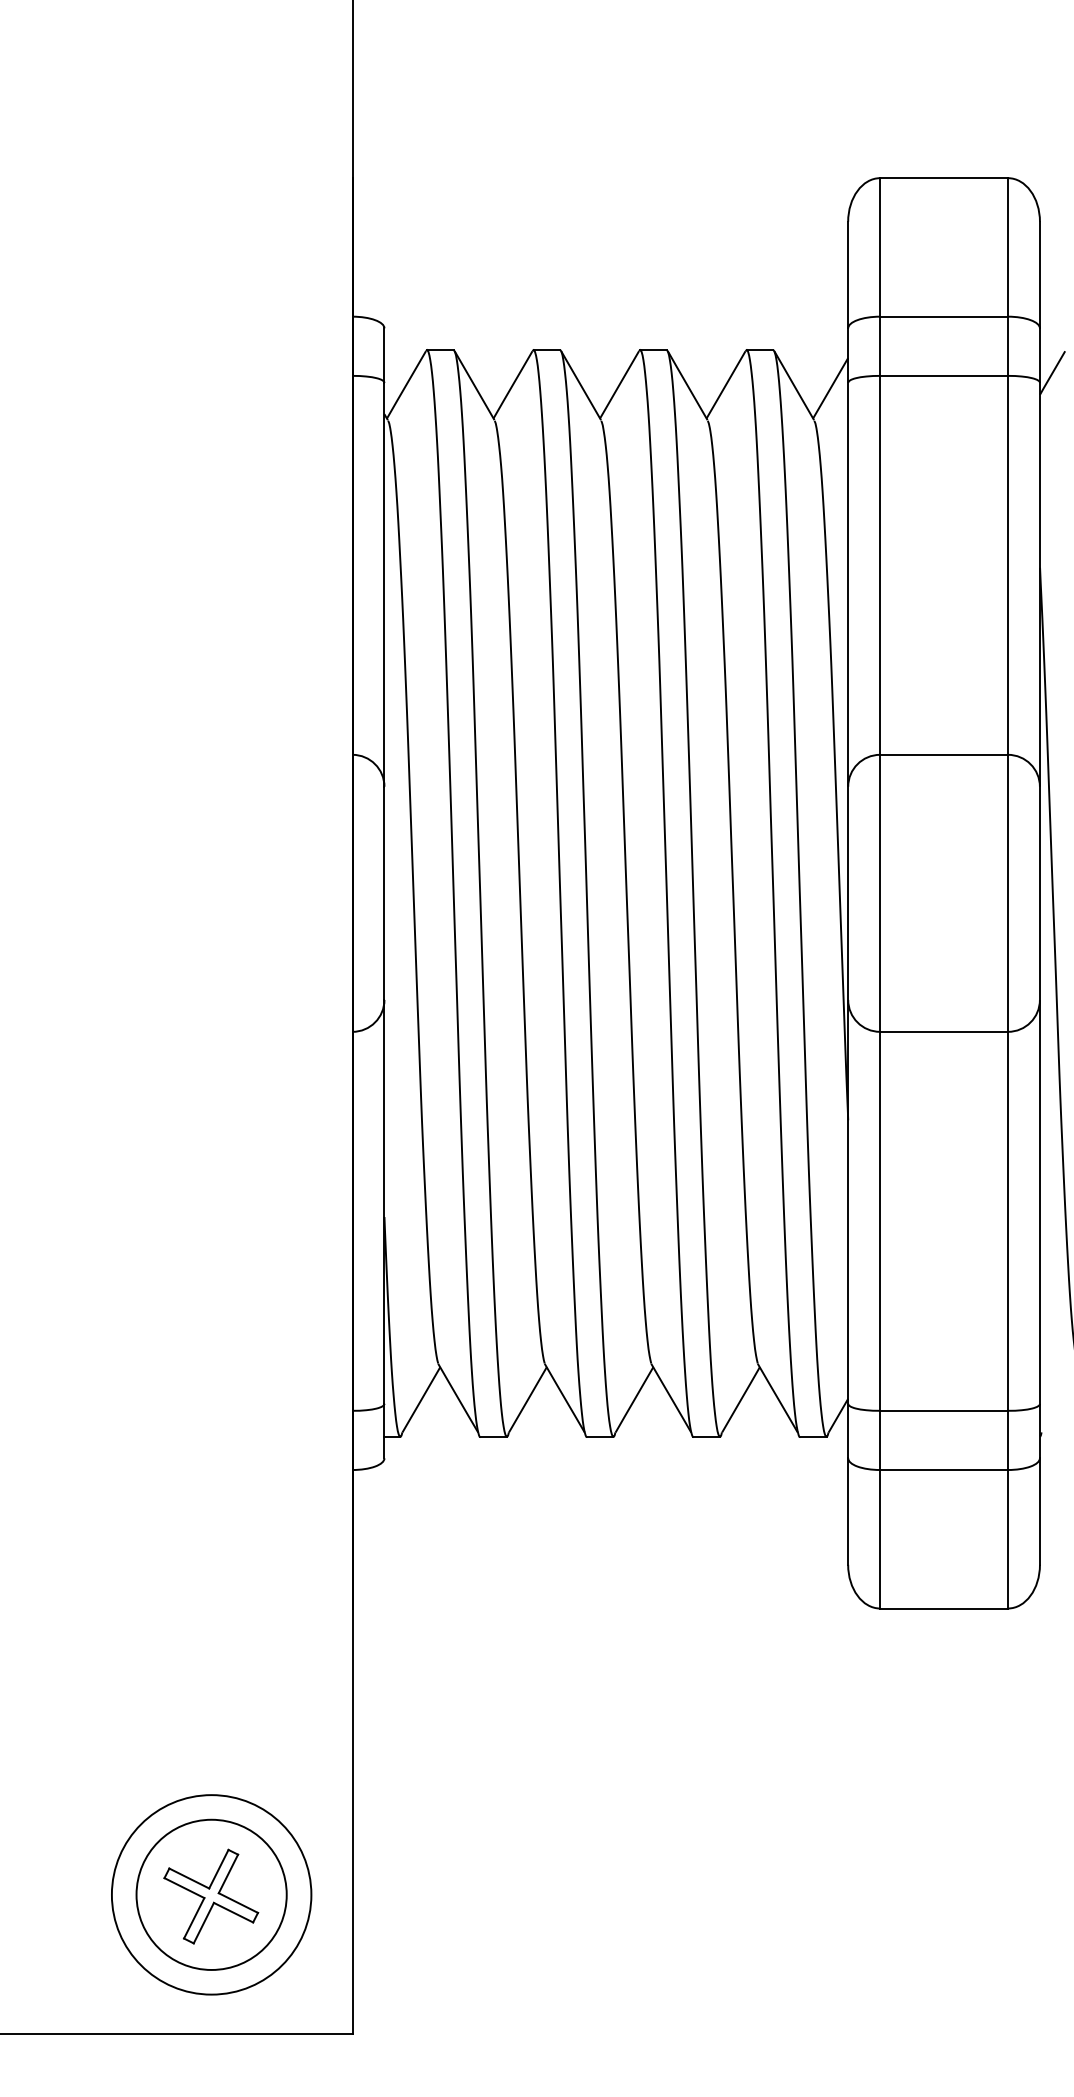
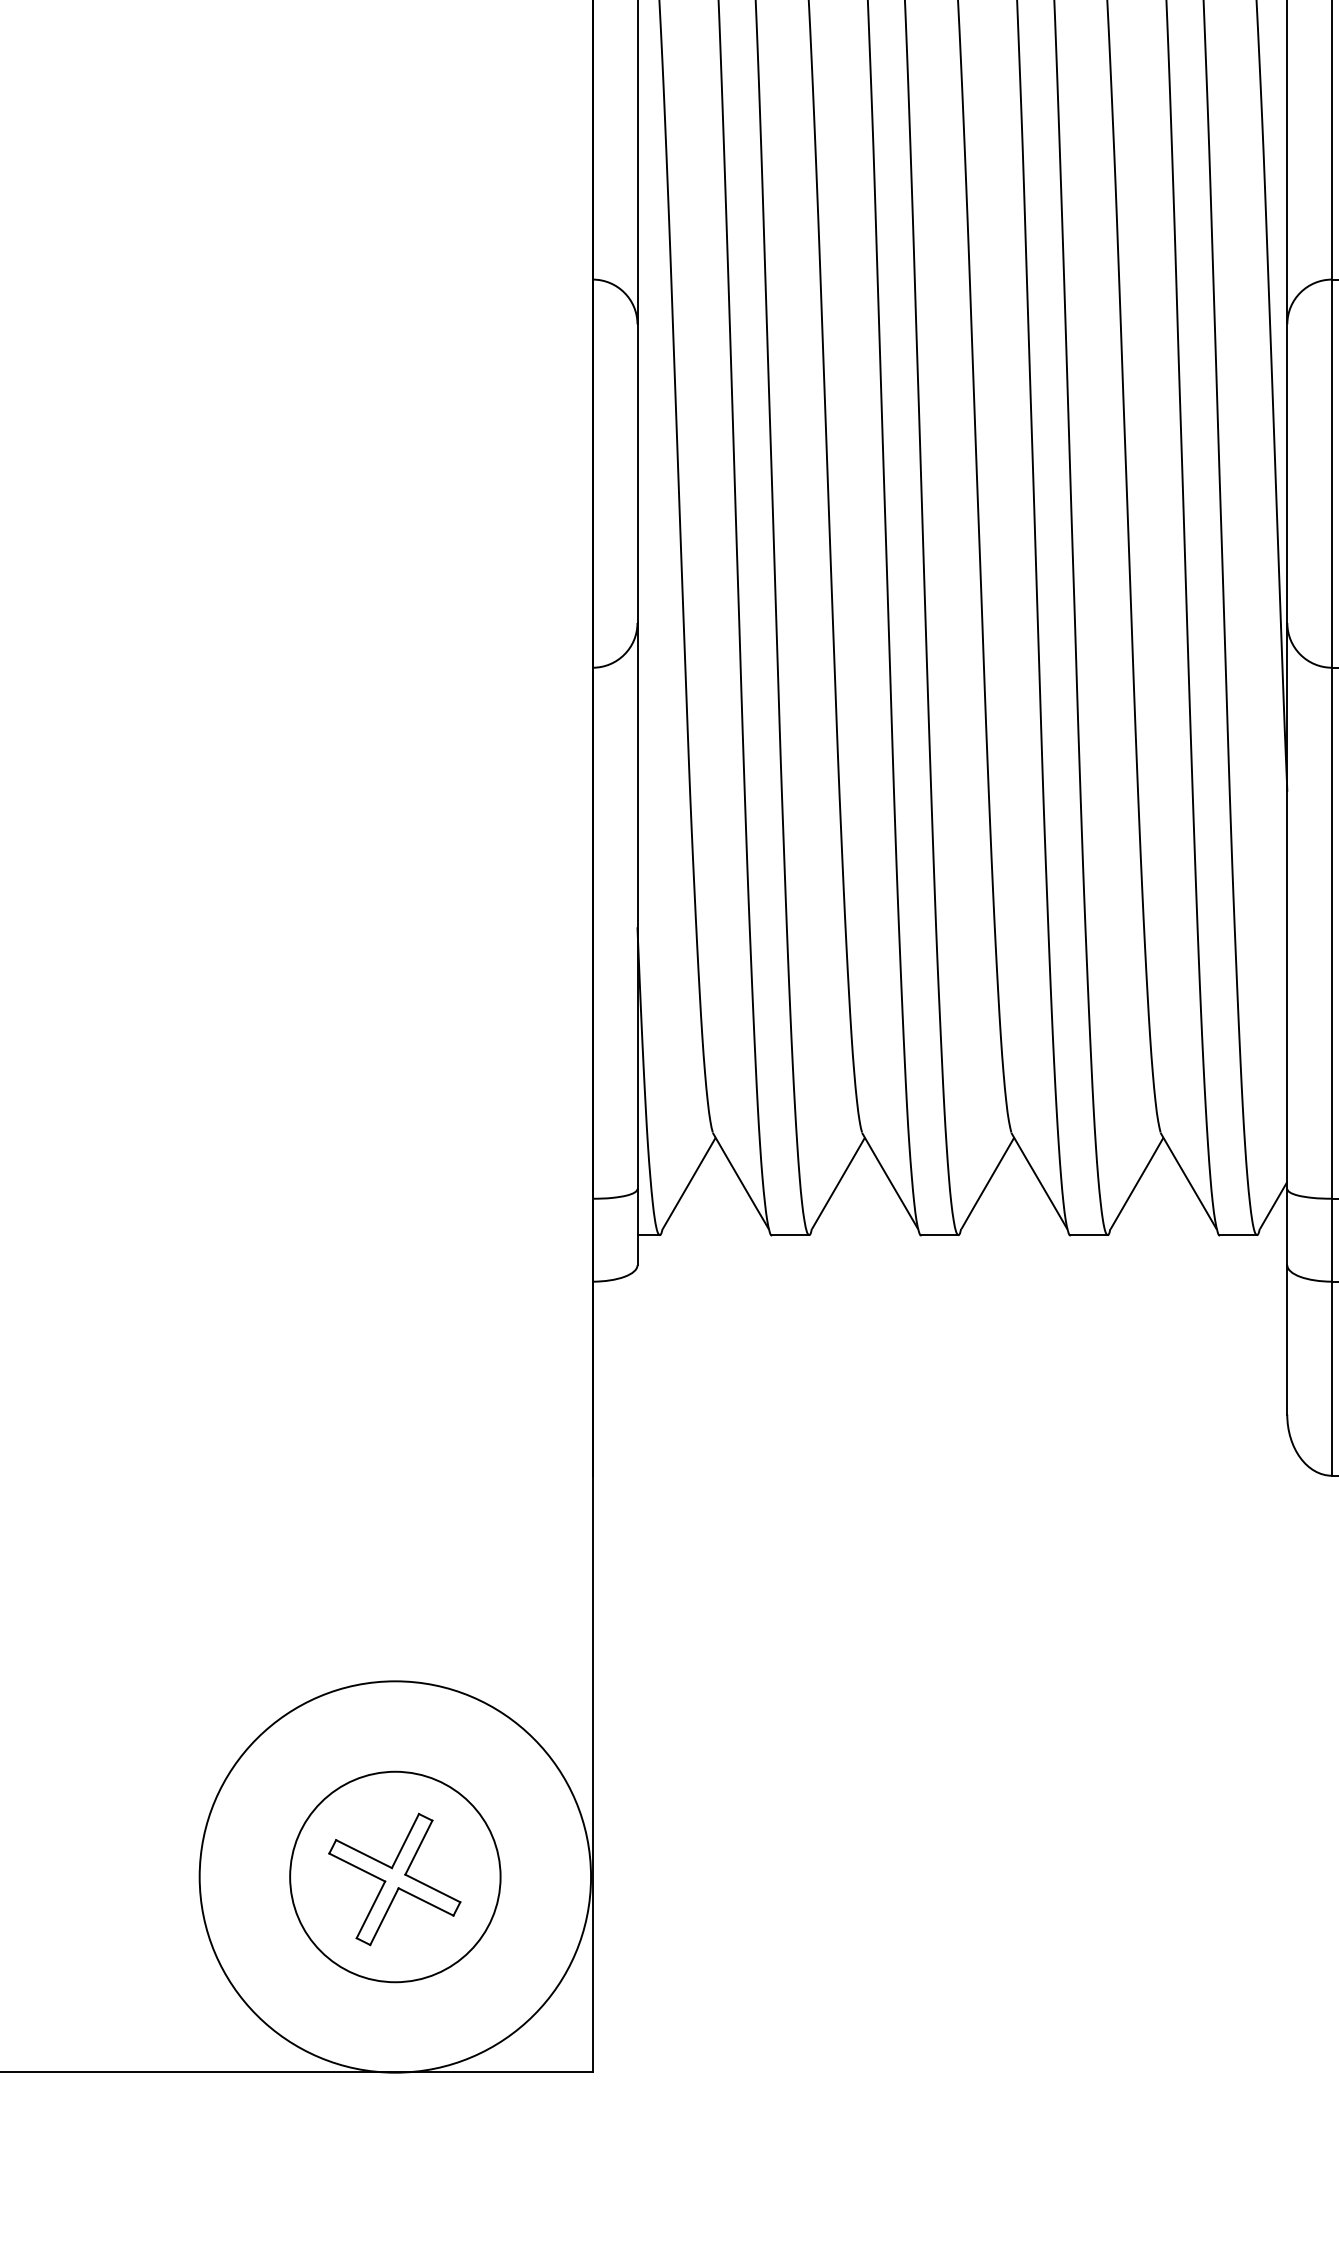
circle: (211, 1894) -> (395, 1876), size x1.4

